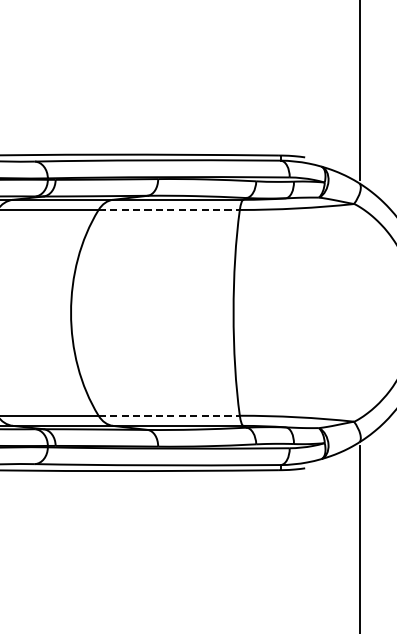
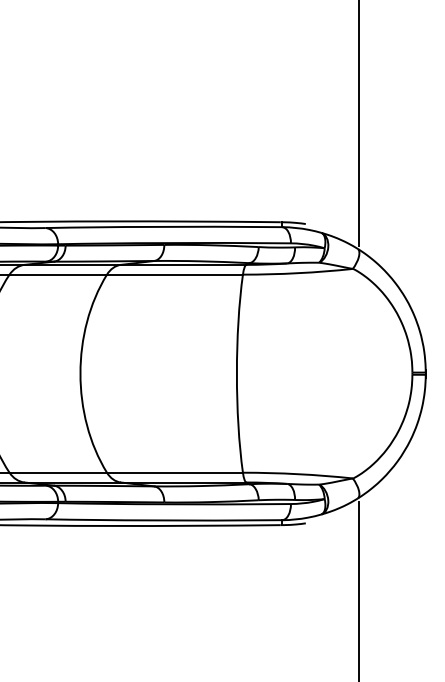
line: (169, 209) -> (175, 274), dashed -> solid
line: (169, 415) -> (175, 472), dashed -> solid

